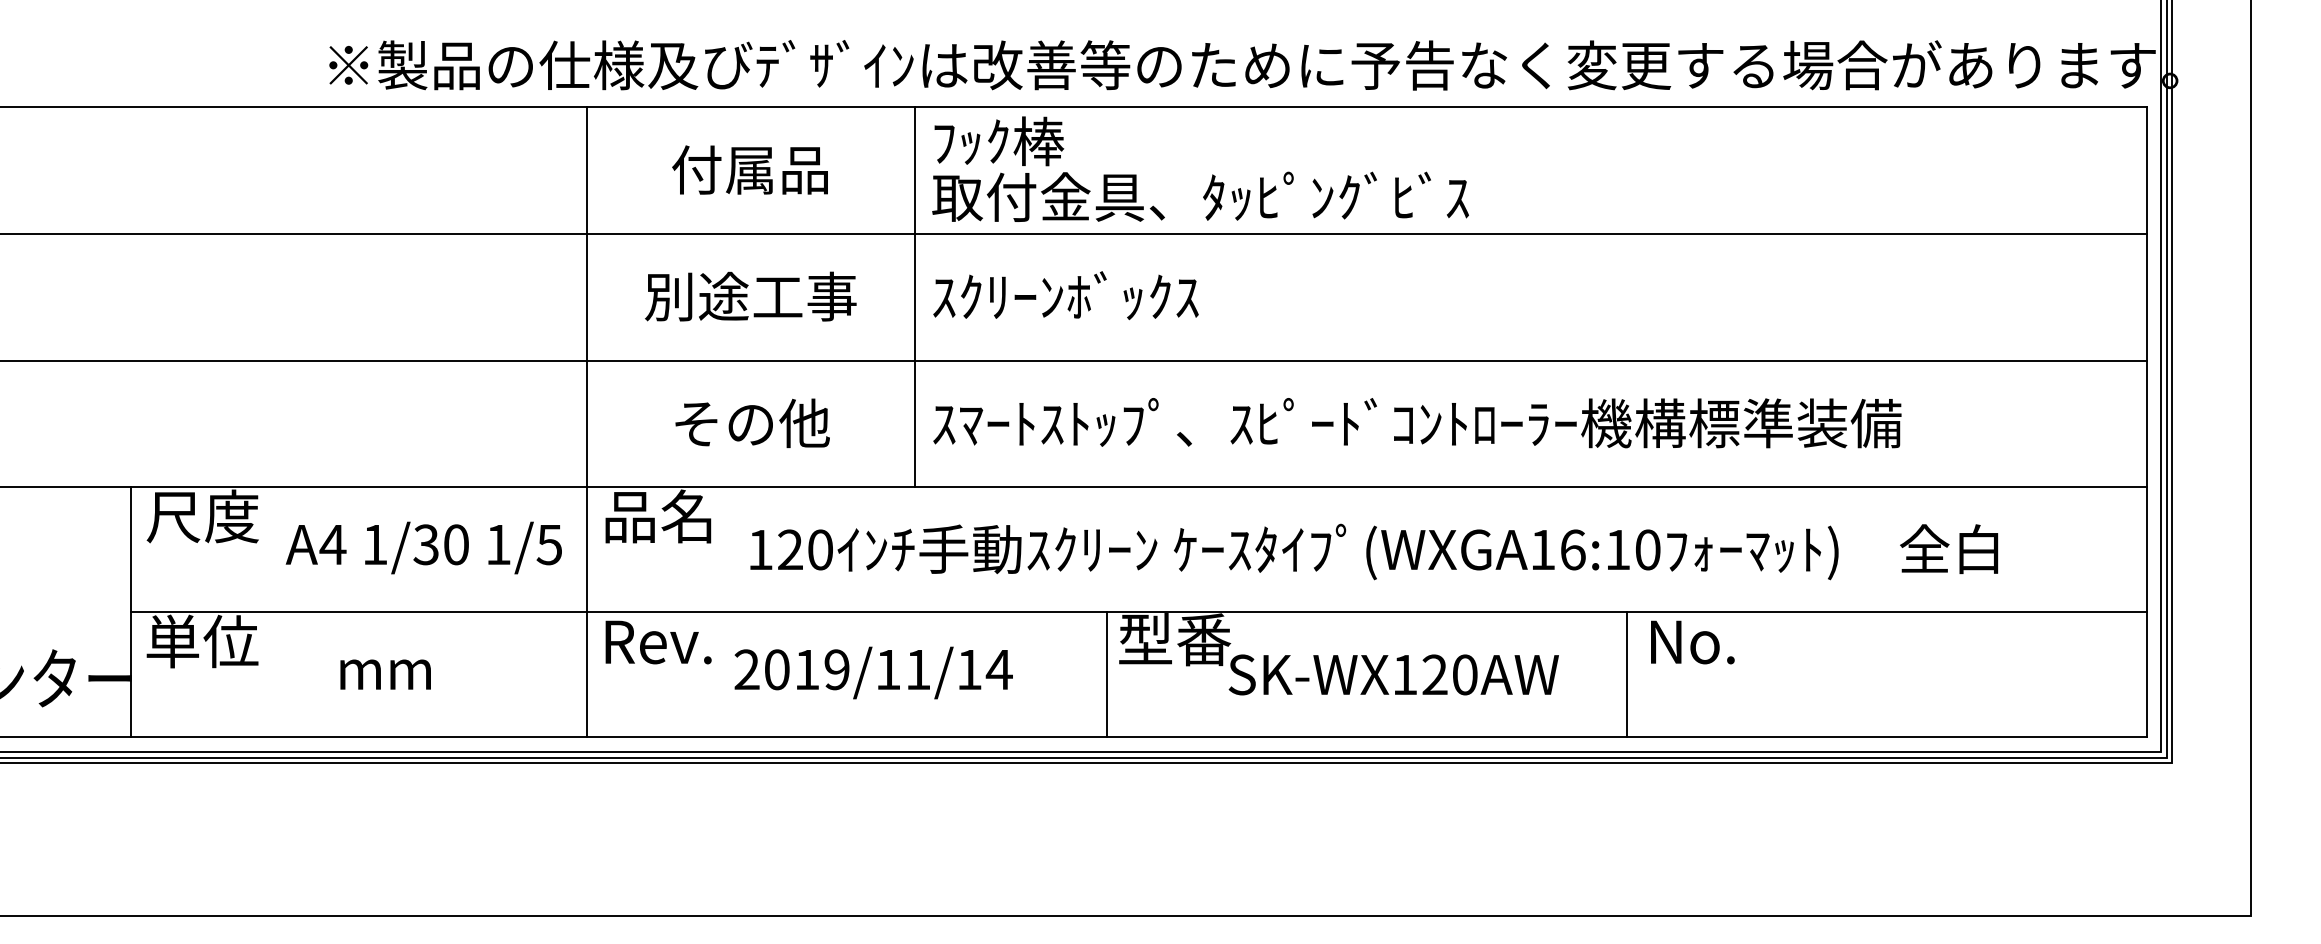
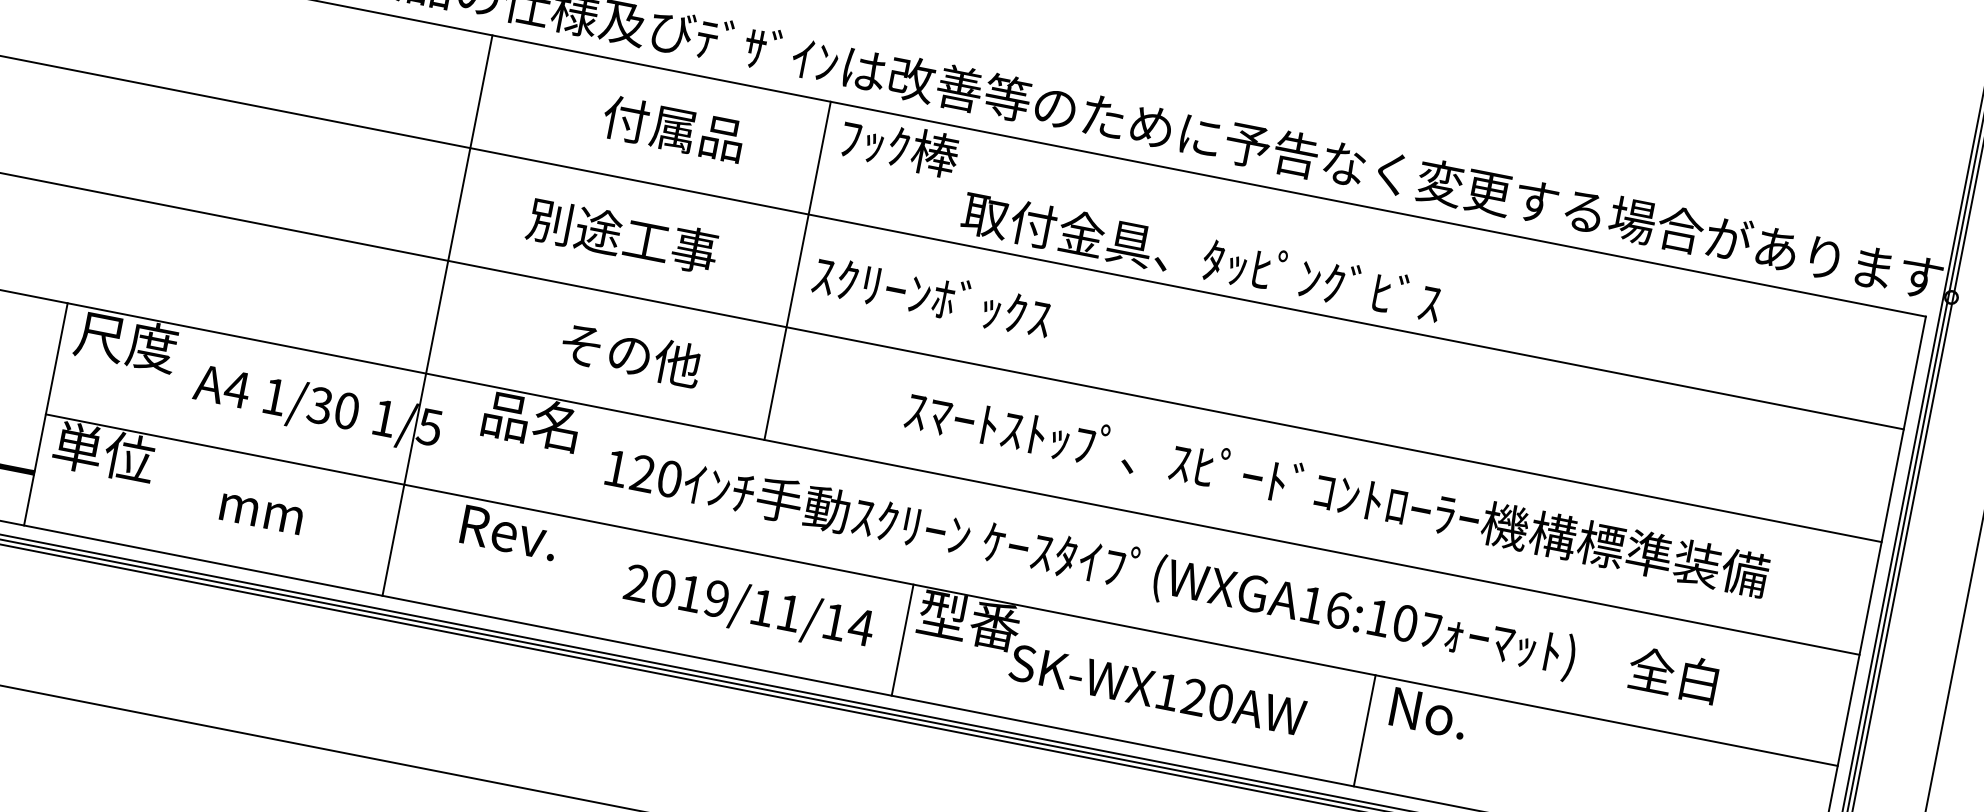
text: (1200, 196) -> (1201, 257), moved
text: (750, 296) -> (622, 235), moved
line: (587, 422) -> (437, 315), moved
text: (1417, 423) -> (1337, 493), moved
text: (873, 672) -> (748, 607), moved

